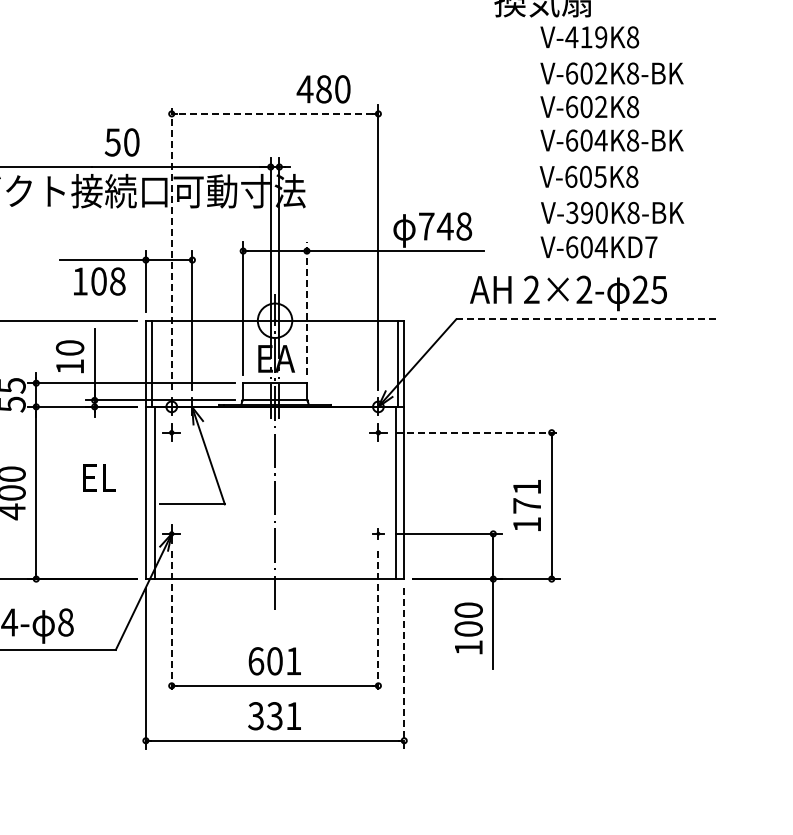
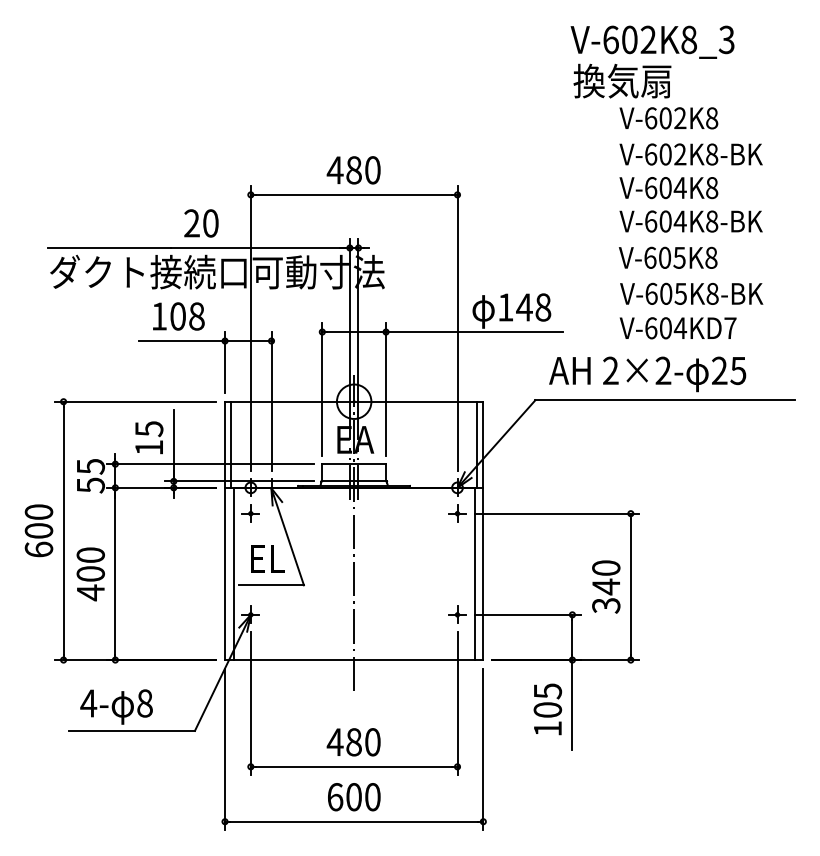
text: (586, 37) -> (665, 118), V-419K8 -> V-602K8
text: (323, 89) -> (353, 170), moved
text: (600, 106) -> (679, 187), V-602K8 -> V-604K8
line: (274, 113) -> (353, 194), dashed -> solid
text: (112, 142) -> (191, 223), 50 -> 20
text: (586, 212) -> (665, 293), V-390K8-BK -> V-605K8-BK
text: (426, 226) -> (505, 307), 748 -> 148
line: (171, 246) -> (250, 327), dashed -> solid
text: (99, 281) -> (178, 316), moved
line: (307, 308) -> (386, 389), dashed -> solid
line: (586, 319) -> (665, 400), dashed -> solid
text: (70, 348) -> (149, 429), 10 -> 15
line: (478, 432) -> (557, 513), dashed -> solid
text: (99, 477) -> (267, 558), moved
text: (527, 505) -> (606, 586), 171 -> 340
part: (378, 533) -> (457, 614), size x1.67
text: (468, 610) -> (547, 691), 100 -> 105
line: (171, 622) -> (250, 703), dashed -> solid
line: (378, 622) -> (457, 703), dashed -> solid
text: (274, 661) -> (353, 742), 601 -> 480
line: (404, 668) -> (483, 749), dashed -> solid
text: (274, 716) -> (353, 797), 331 -> 600

